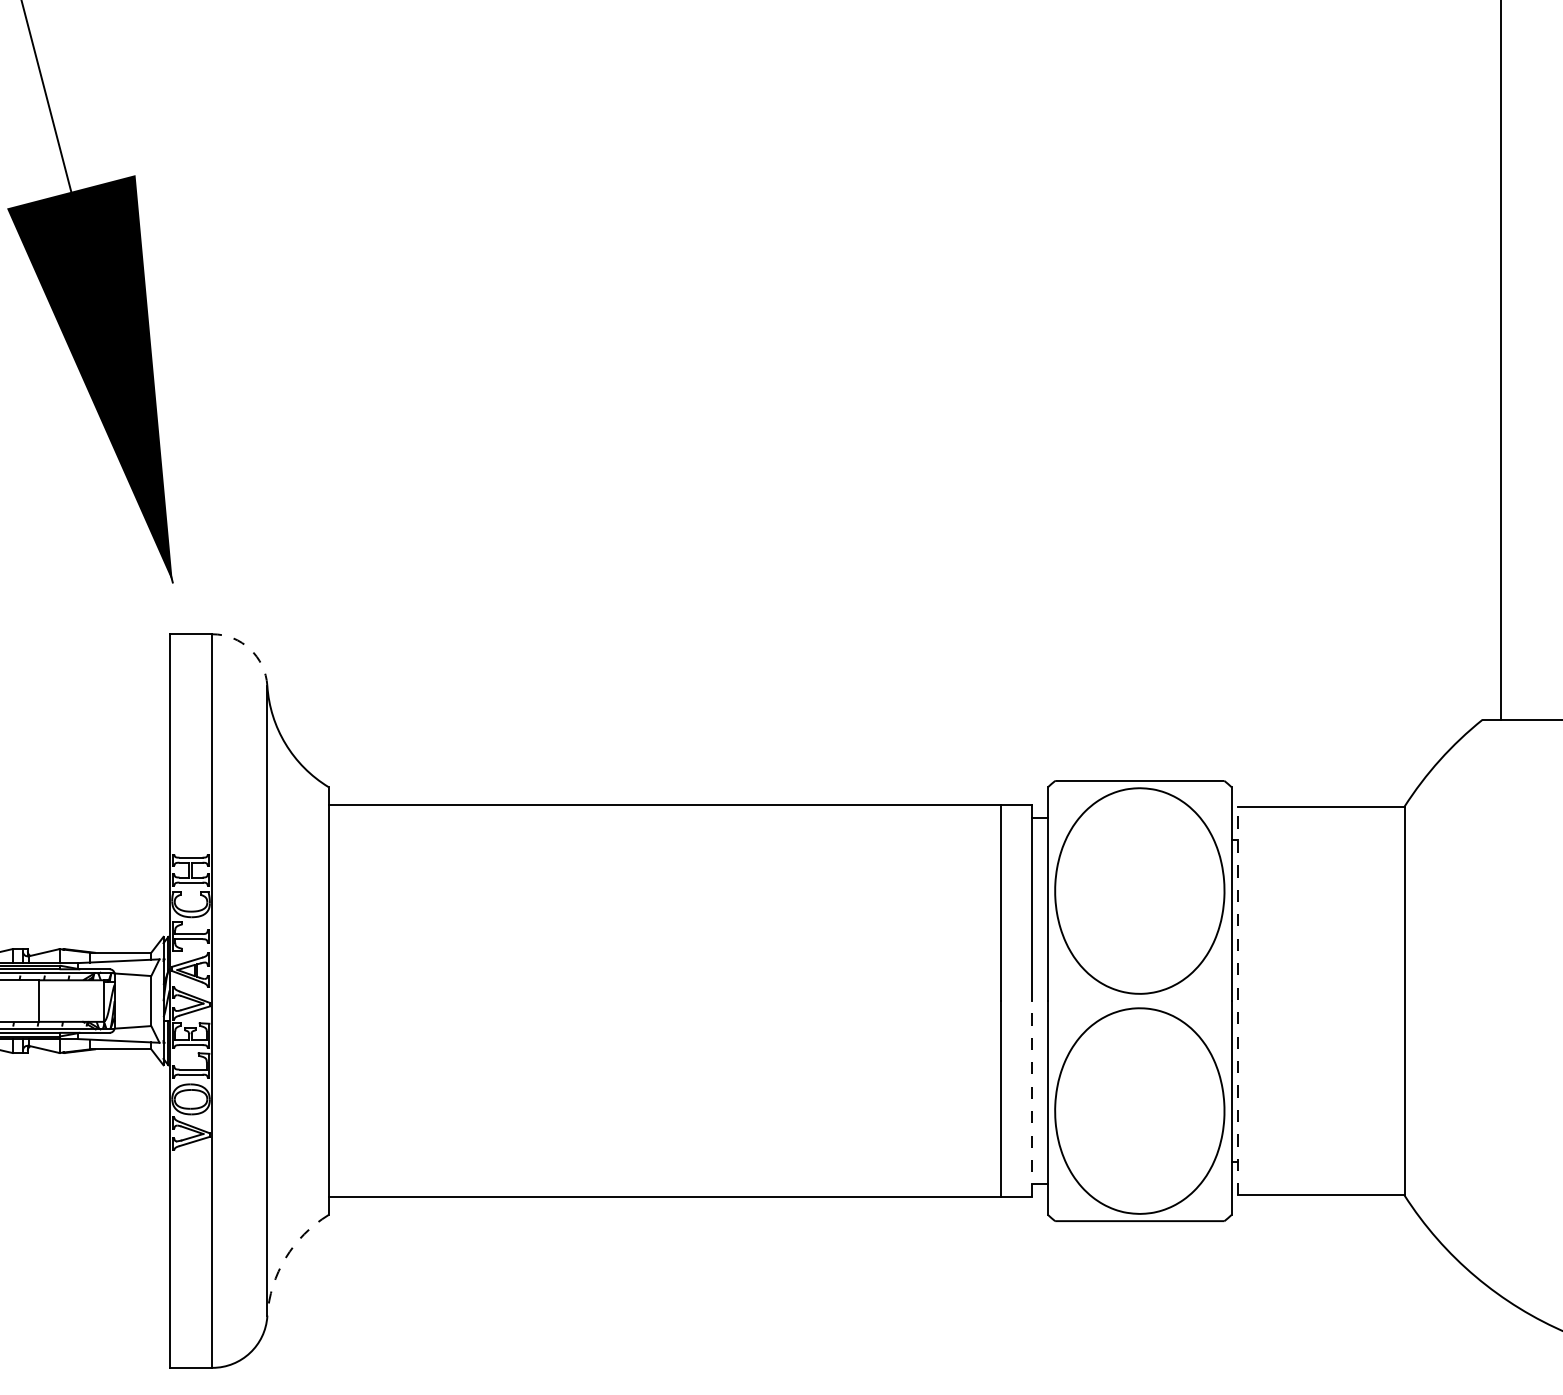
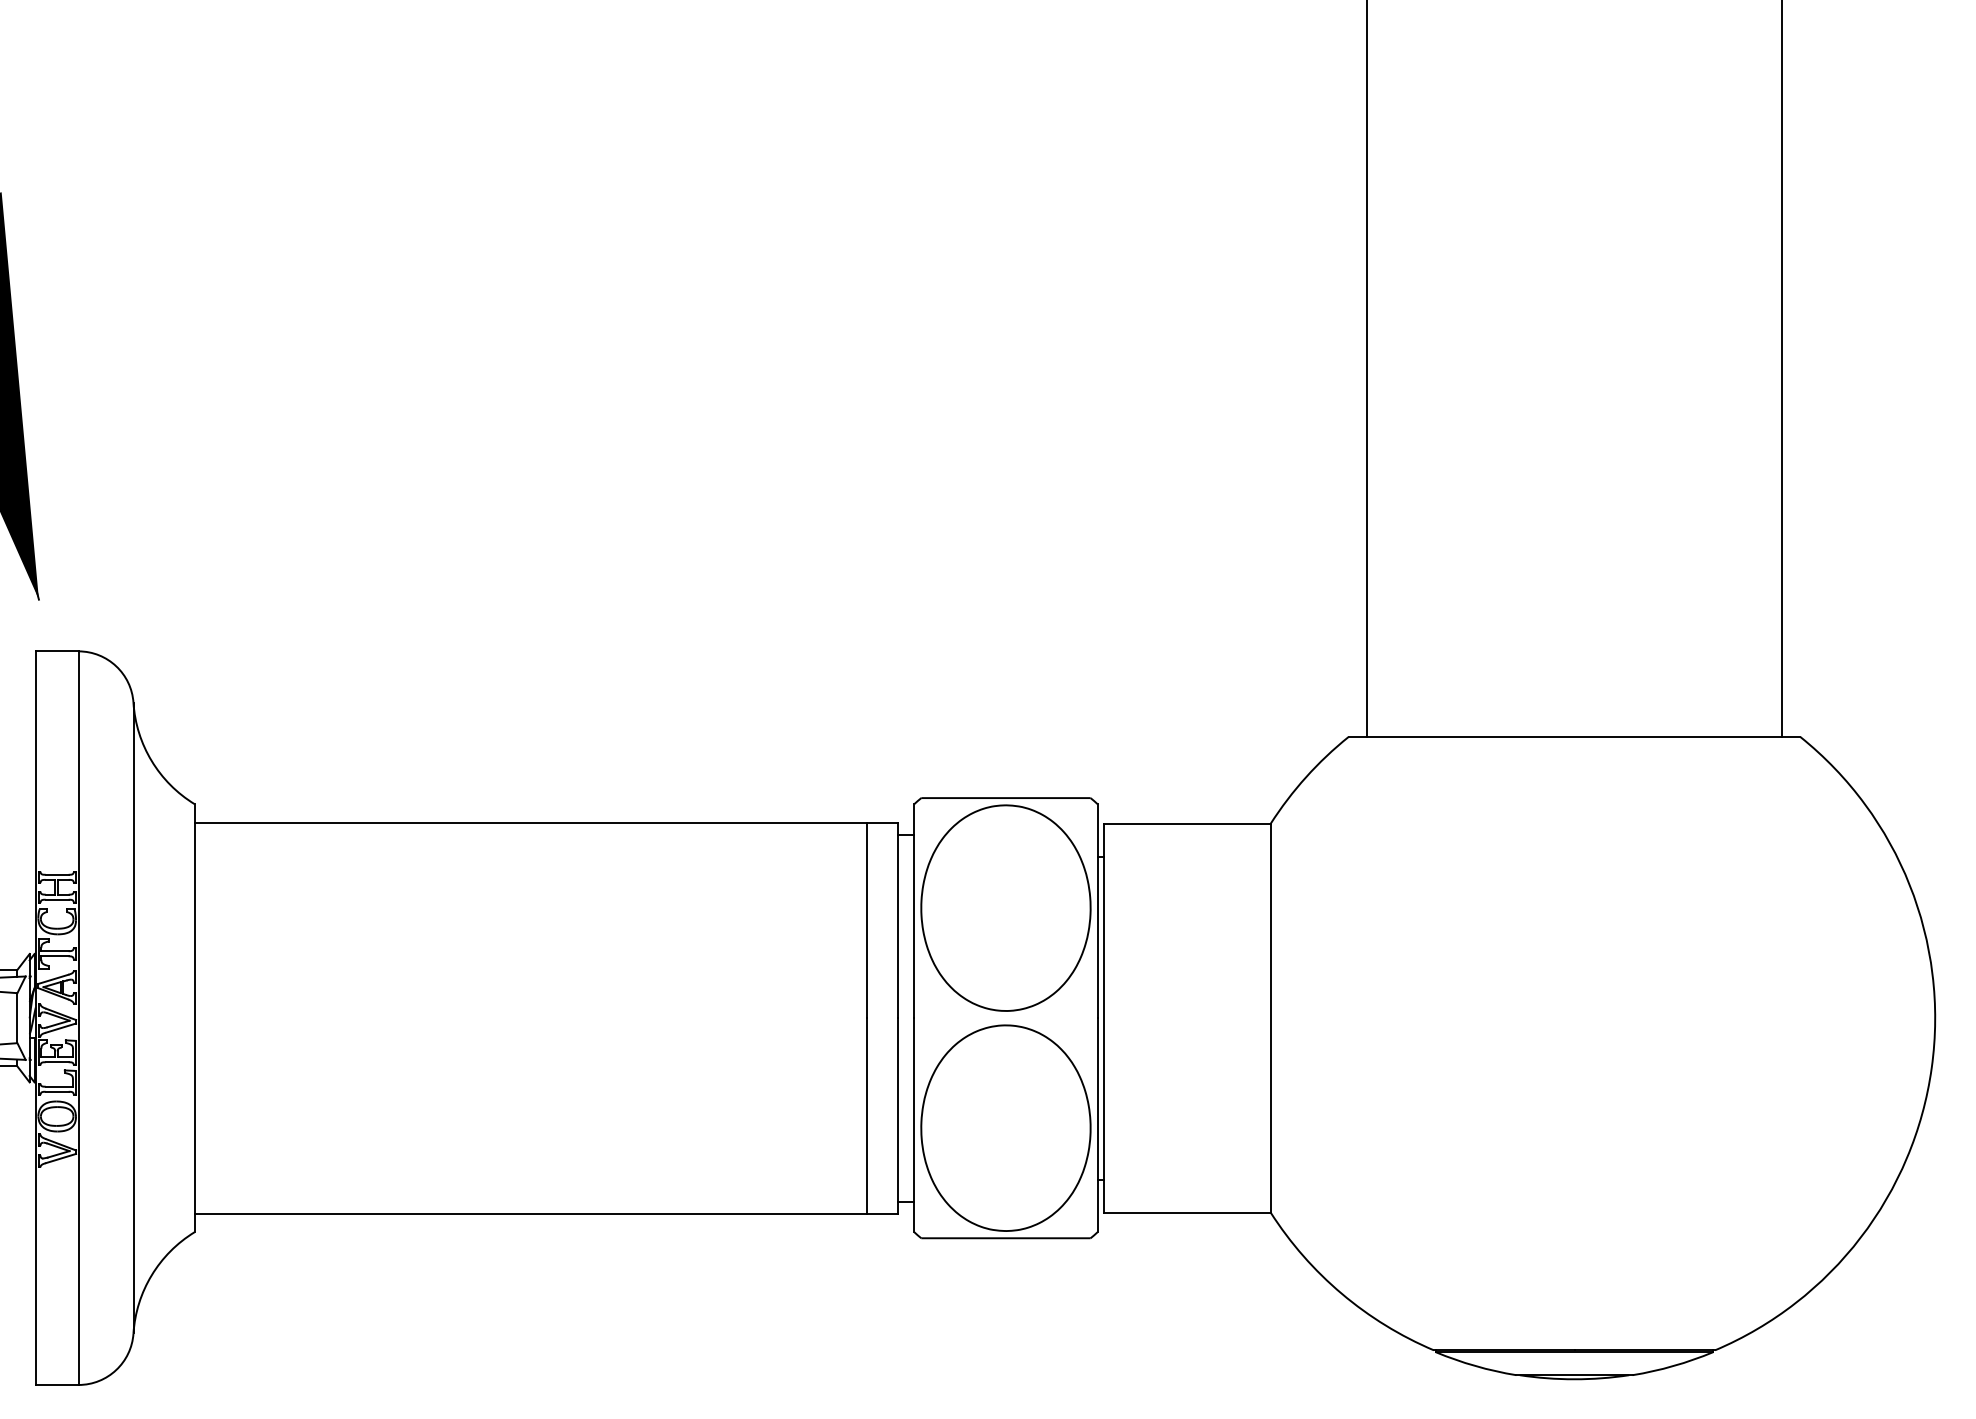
arc: (250, 649) -> (116, 666), dashed -> solid
line: (1237, 1000) -> (1103, 1017), dashed -> solid
line: (1031, 1098) -> (897, 1115), dashed -> solid
arc: (285, 1258) -> (151, 1275), dashed -> solid

